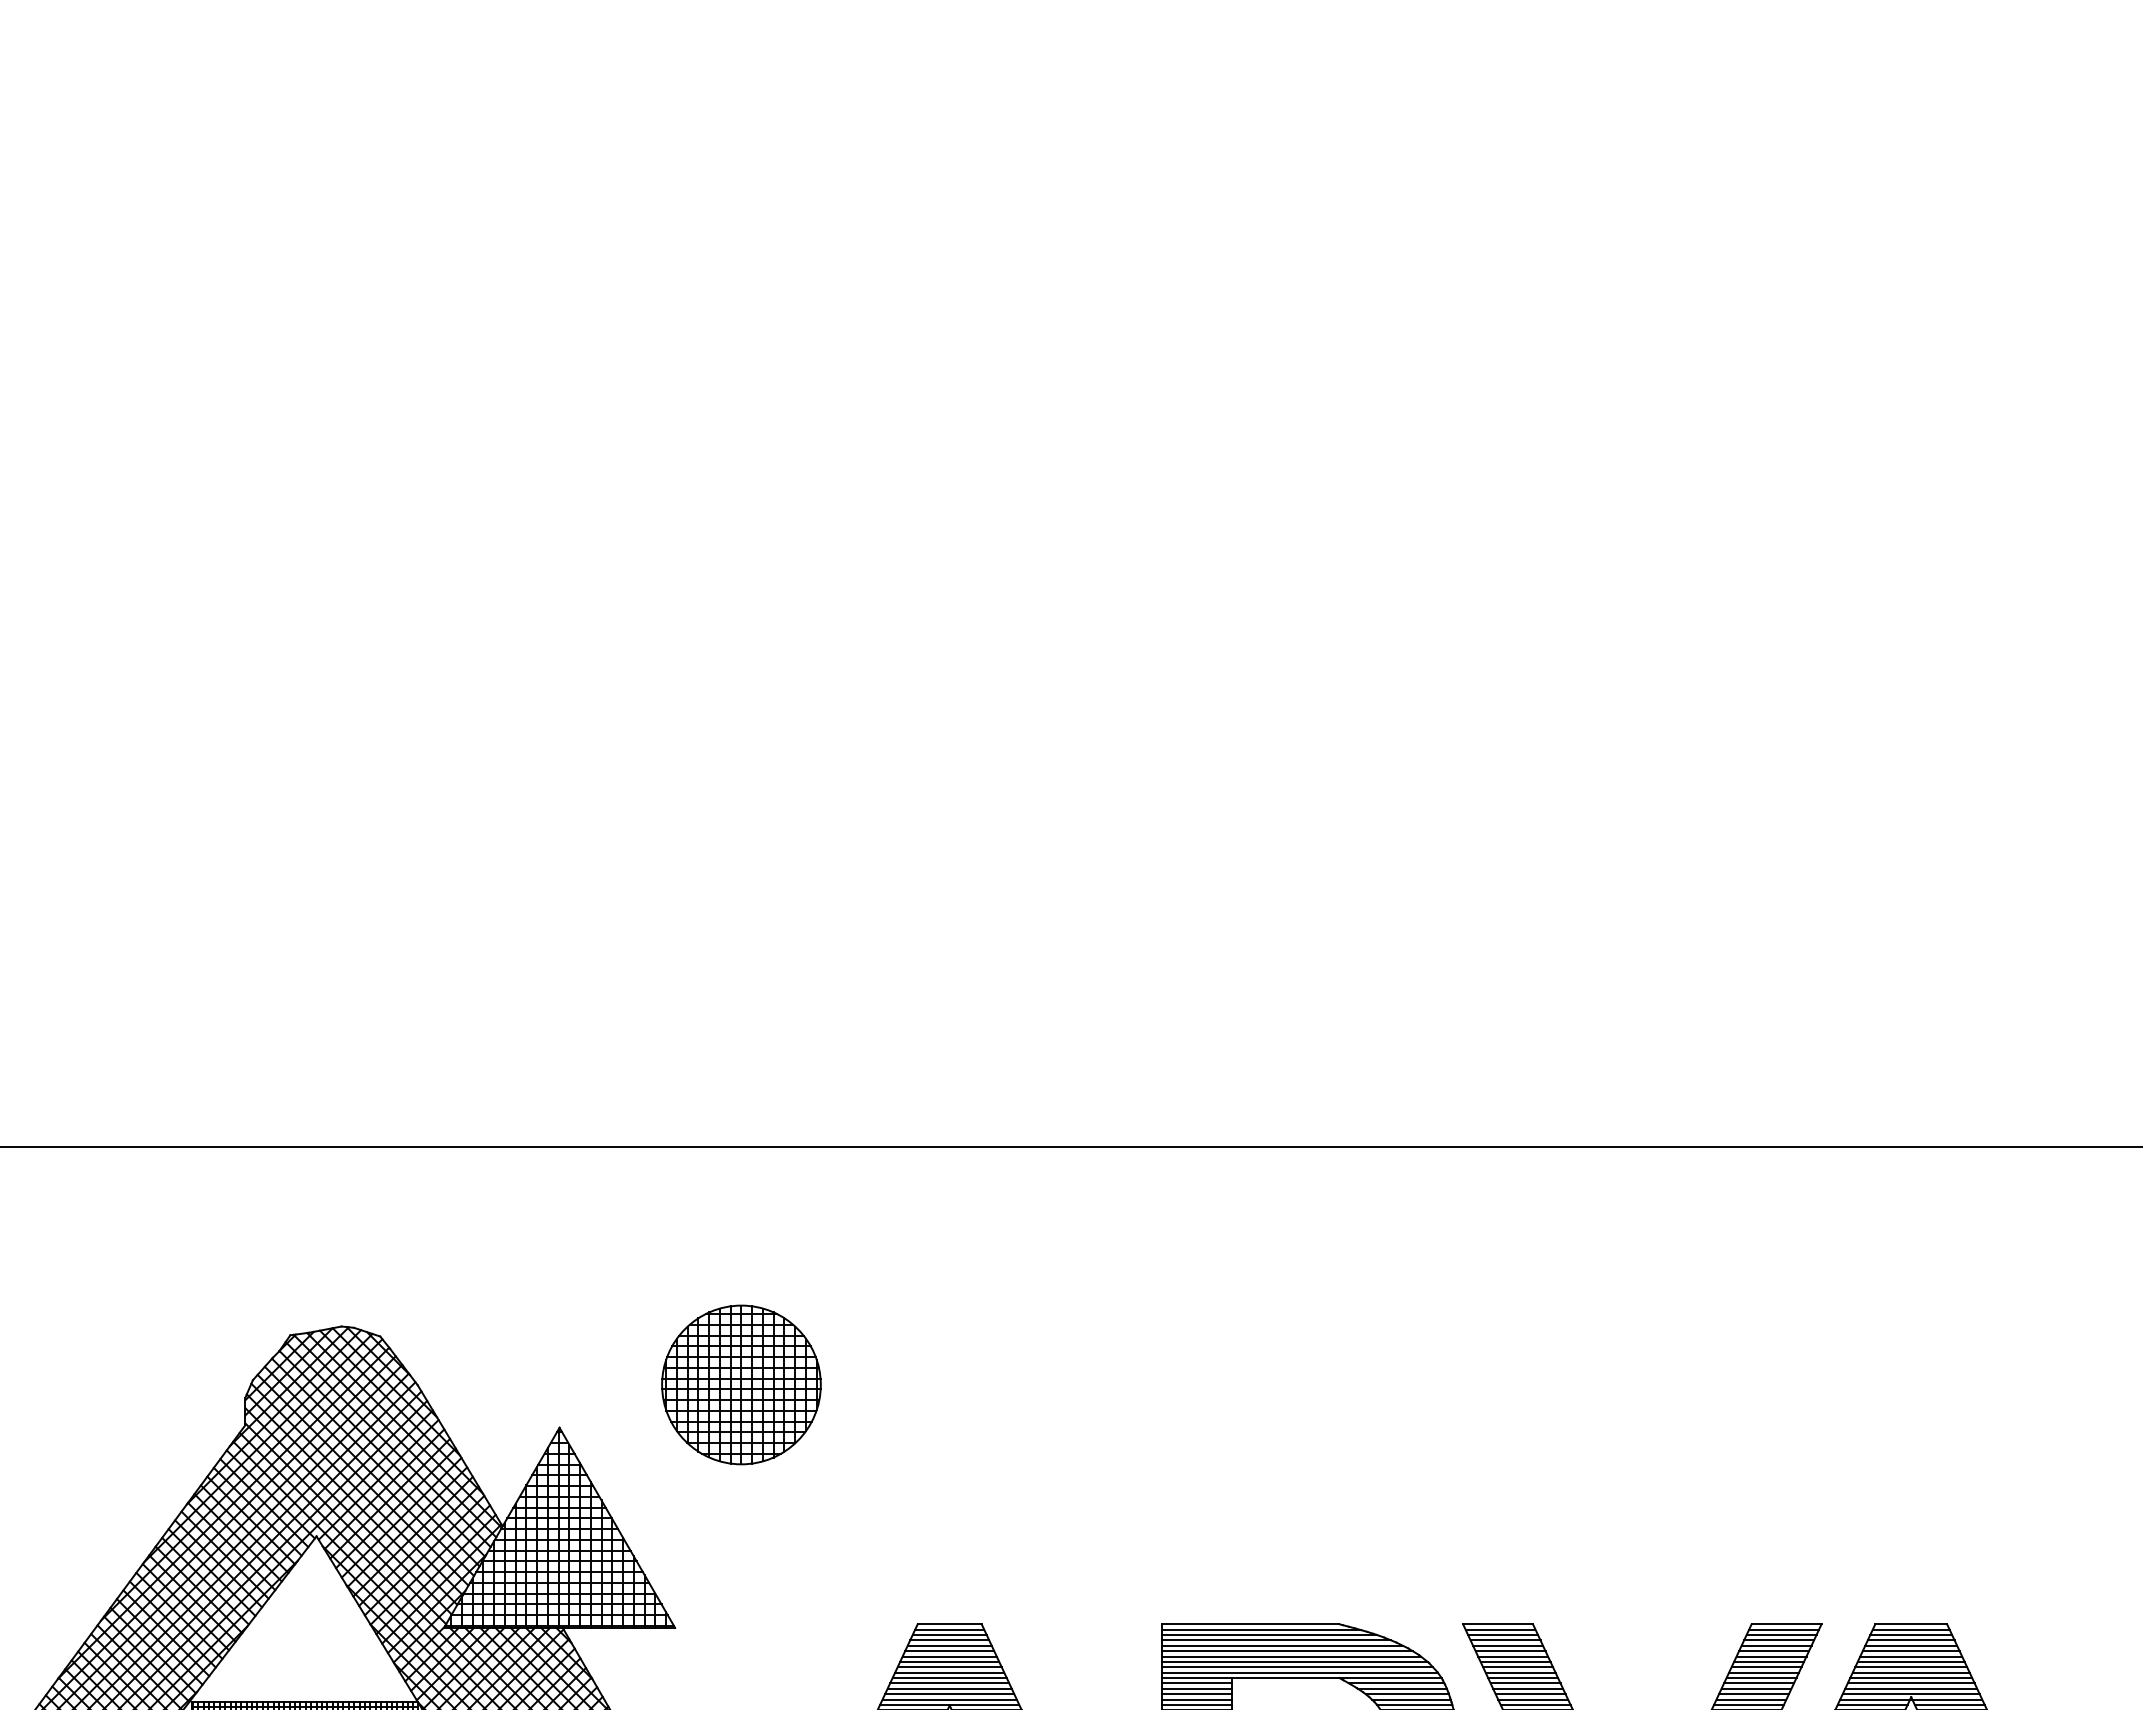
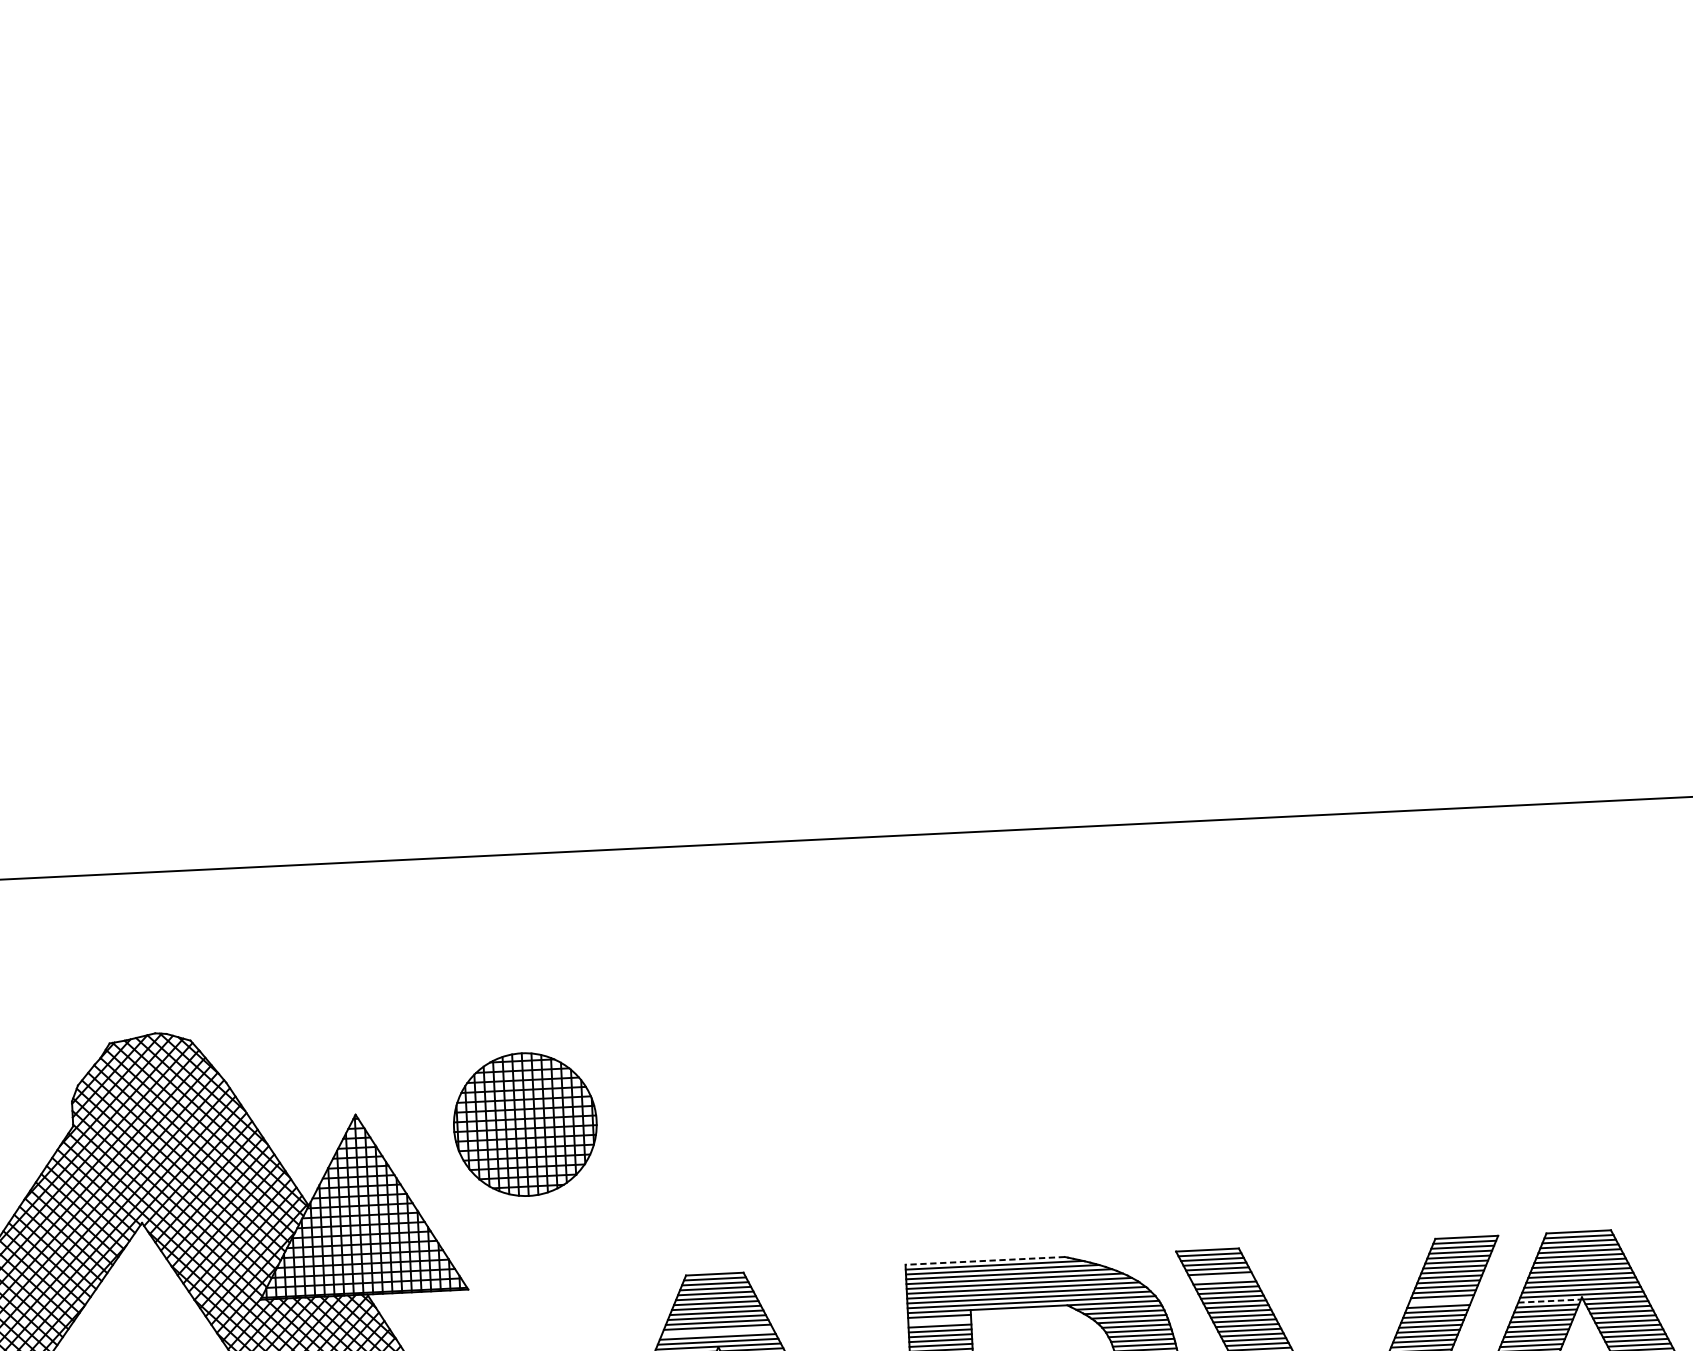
part: (741, 1384) -> (525, 1124), moved
line: (1250, 1624) -> (985, 1261), solid -> dashed
line: (1512, 1656) -> (1221, 1278), removed
line: (949, 1688) -> (717, 1331), removed
line: (1196, 1688) -> (939, 1321), removed
line: (1753, 1694) -> (1440, 1301), removed
line: (1875, 1699) -> (1549, 1301), solid -> dashed

